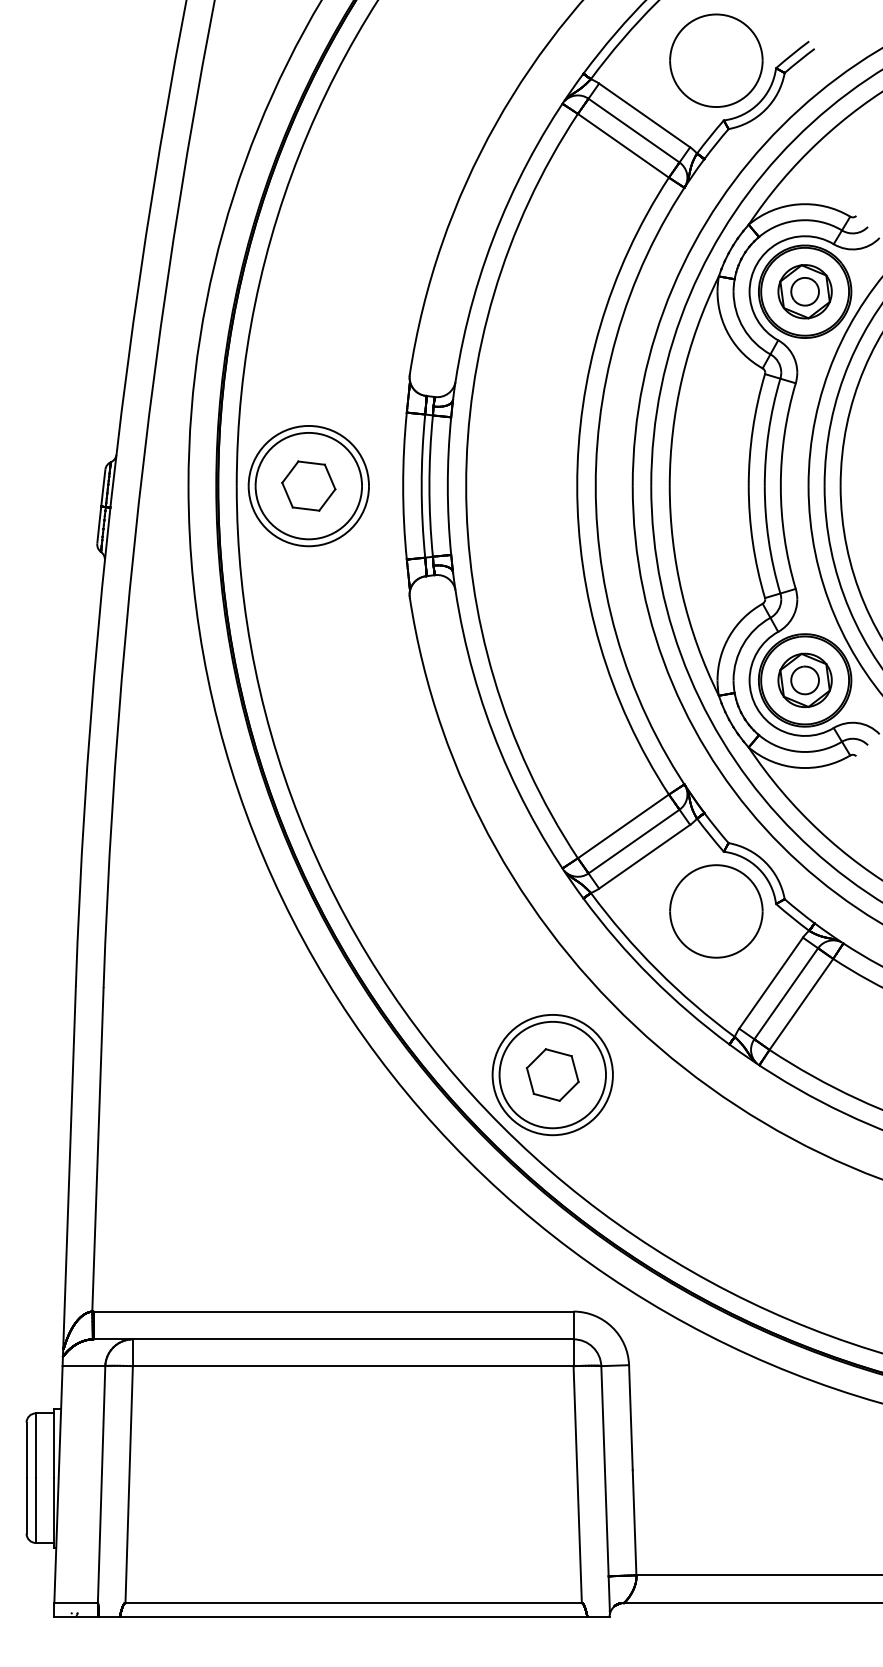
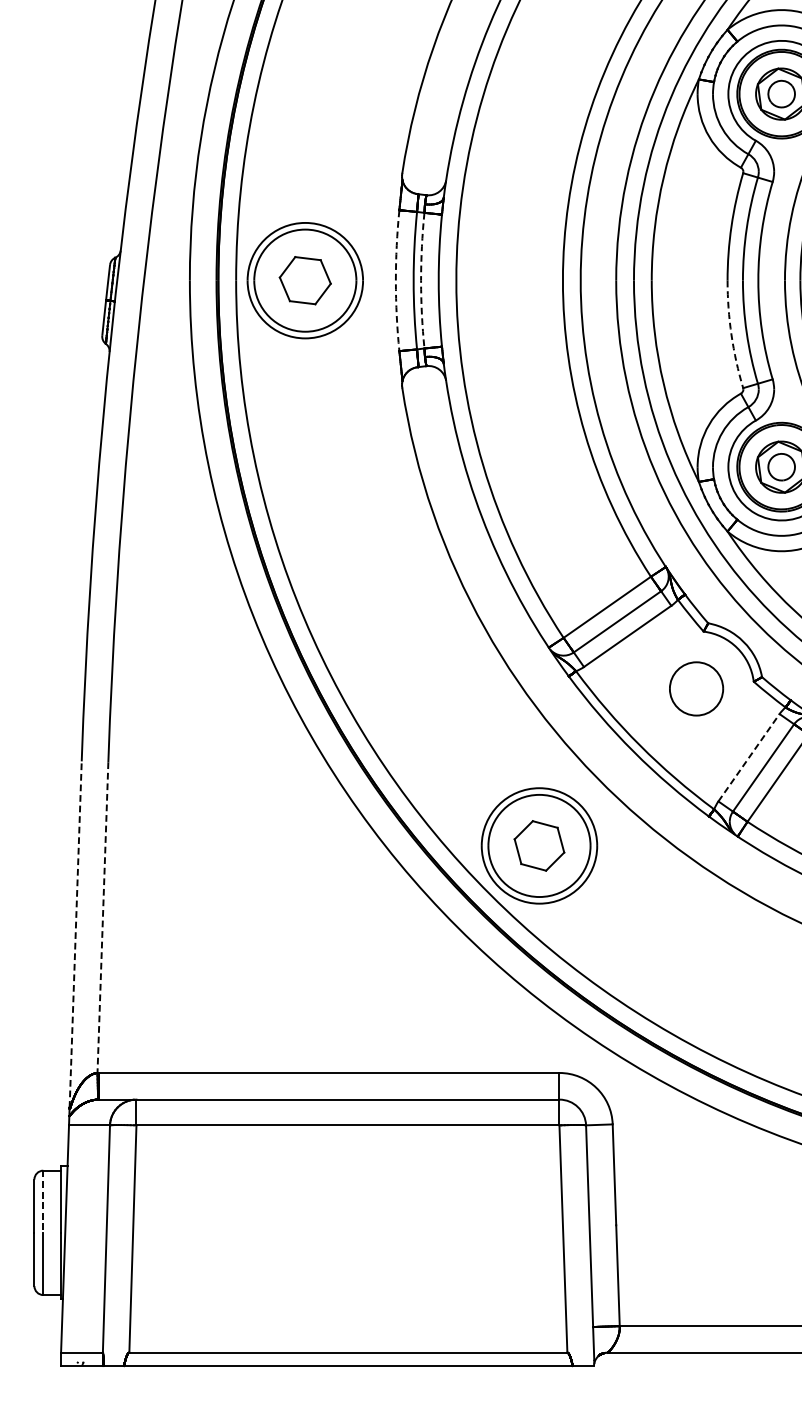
arc: (403, 486) -> (396, 281), solid -> dashed
arc: (429, 486) -> (421, 281), solid -> dashed
arc: (752, 542) -> (731, 334), solid -> dashed
part: (716, 911) -> (696, 688), size x0.6
line: (771, 983) -> (749, 758), solid -> dashed
line: (97, 1149) -> (102, 917), solid -> dashed
line: (69, 1167) -> (75, 934), solid -> dashed
line: (35, 1446) -> (42, 1202), solid -> dashed

